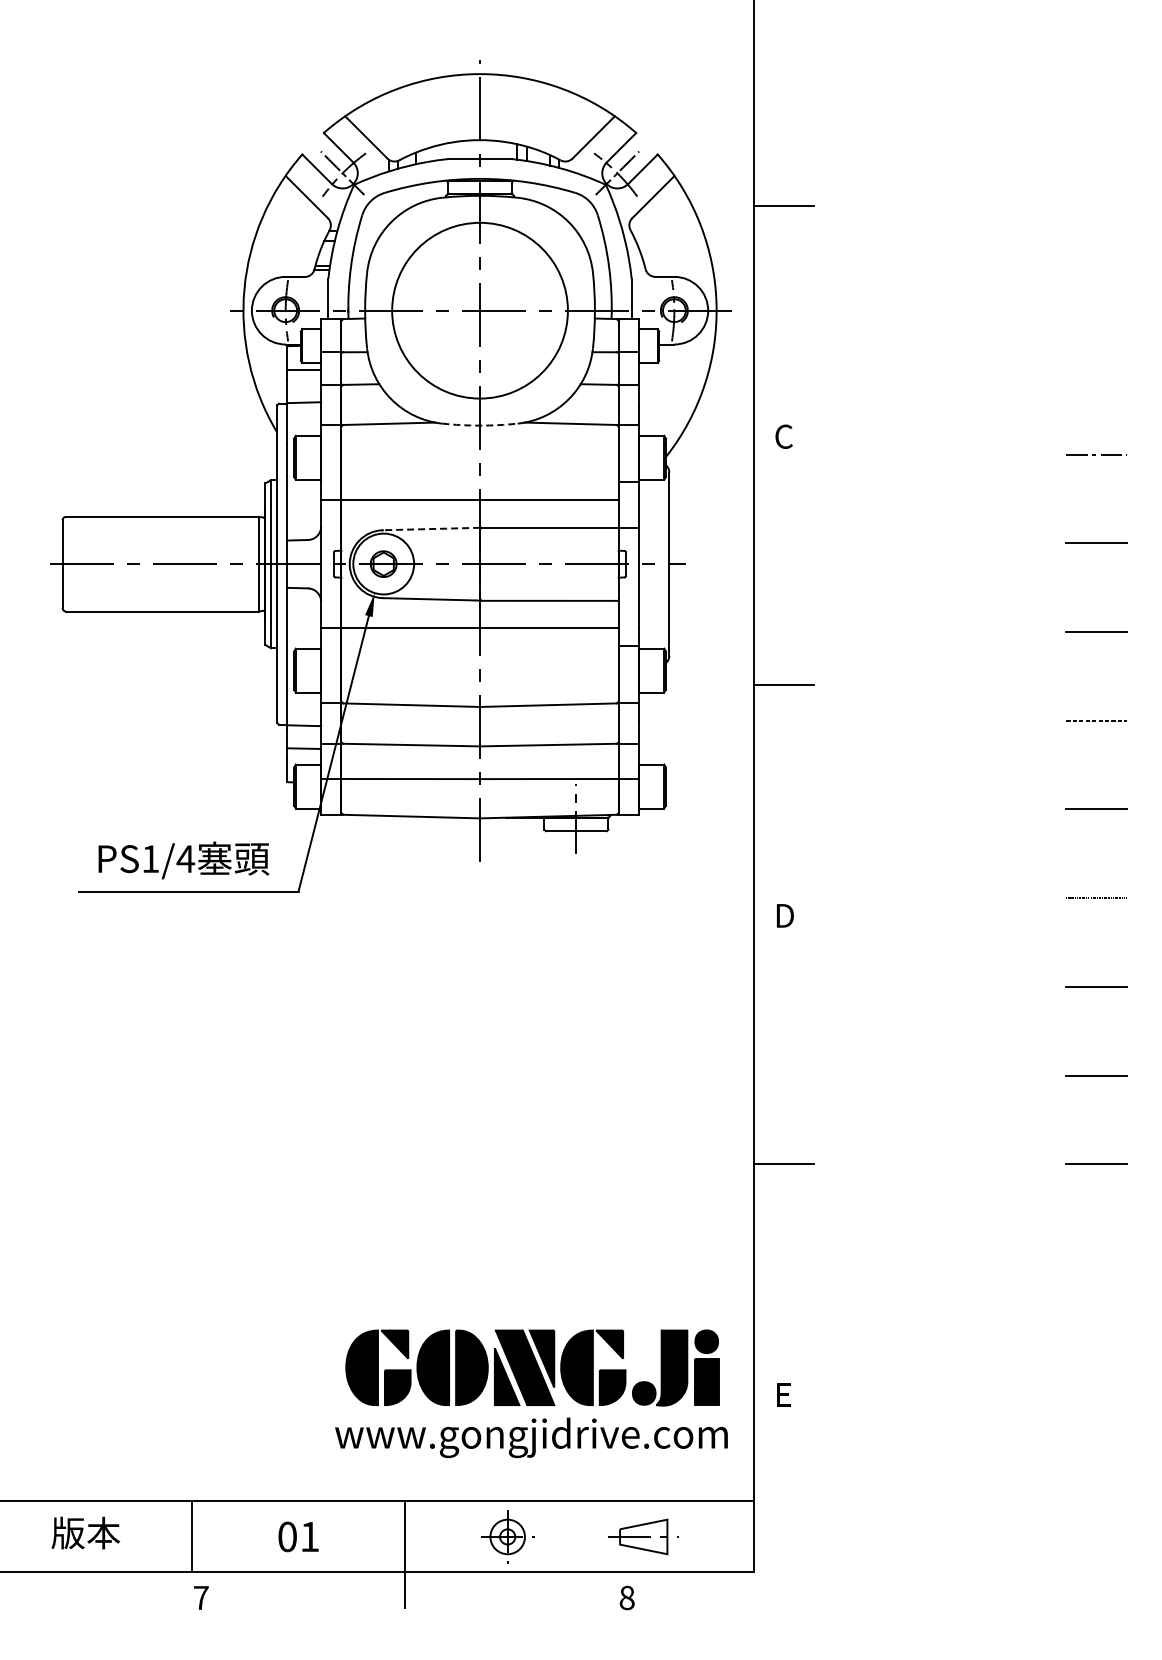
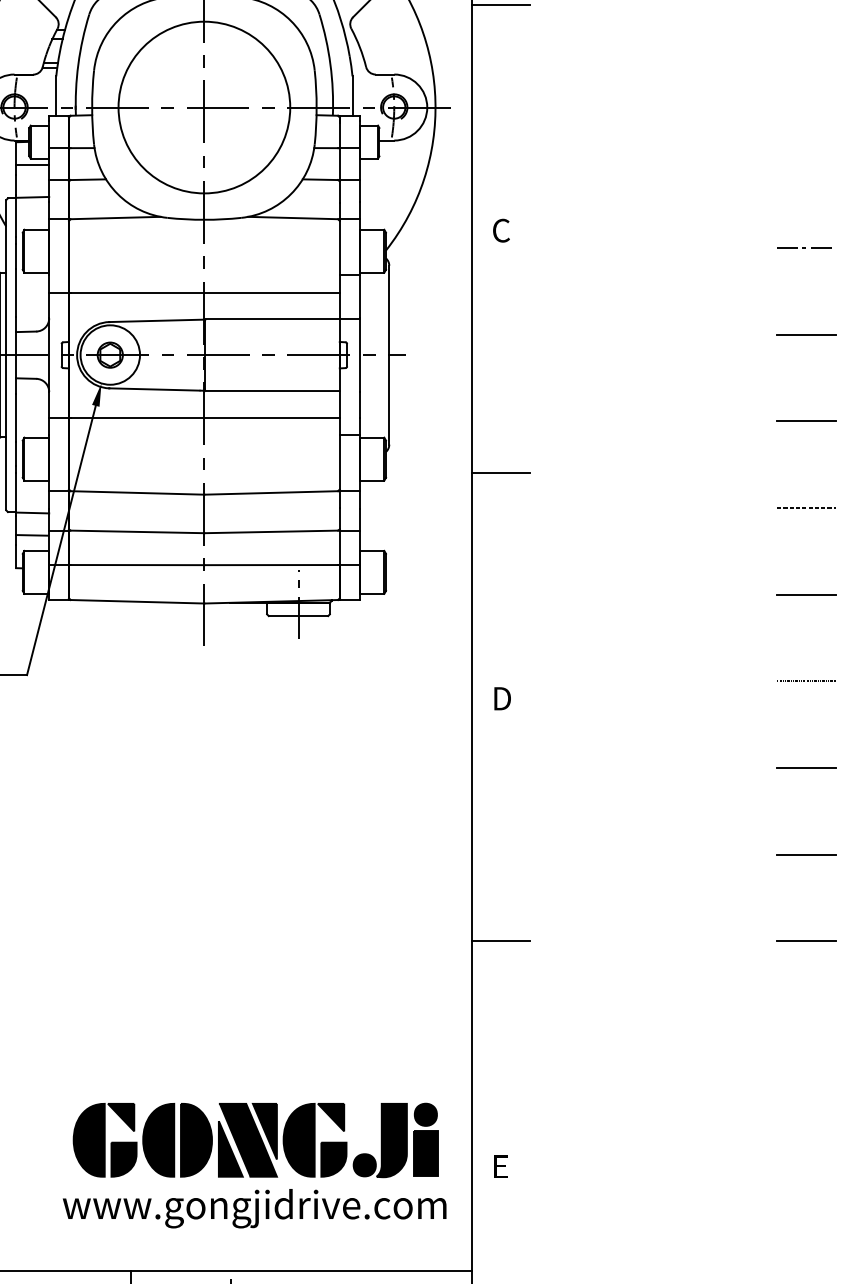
arc: (480, 425) -> (204, 219), dashed -> solid
line: (431, 529) -> (156, 321), dashed -> solid

